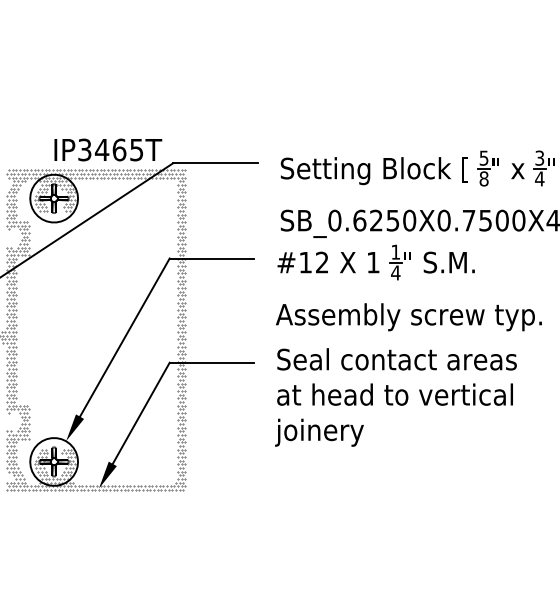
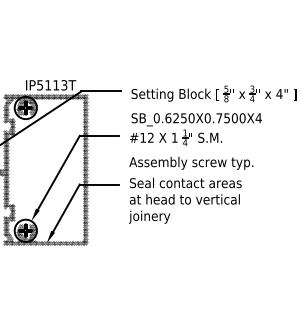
text: (111, 150) -> (52, 85), IP3465T -> IP5113T

